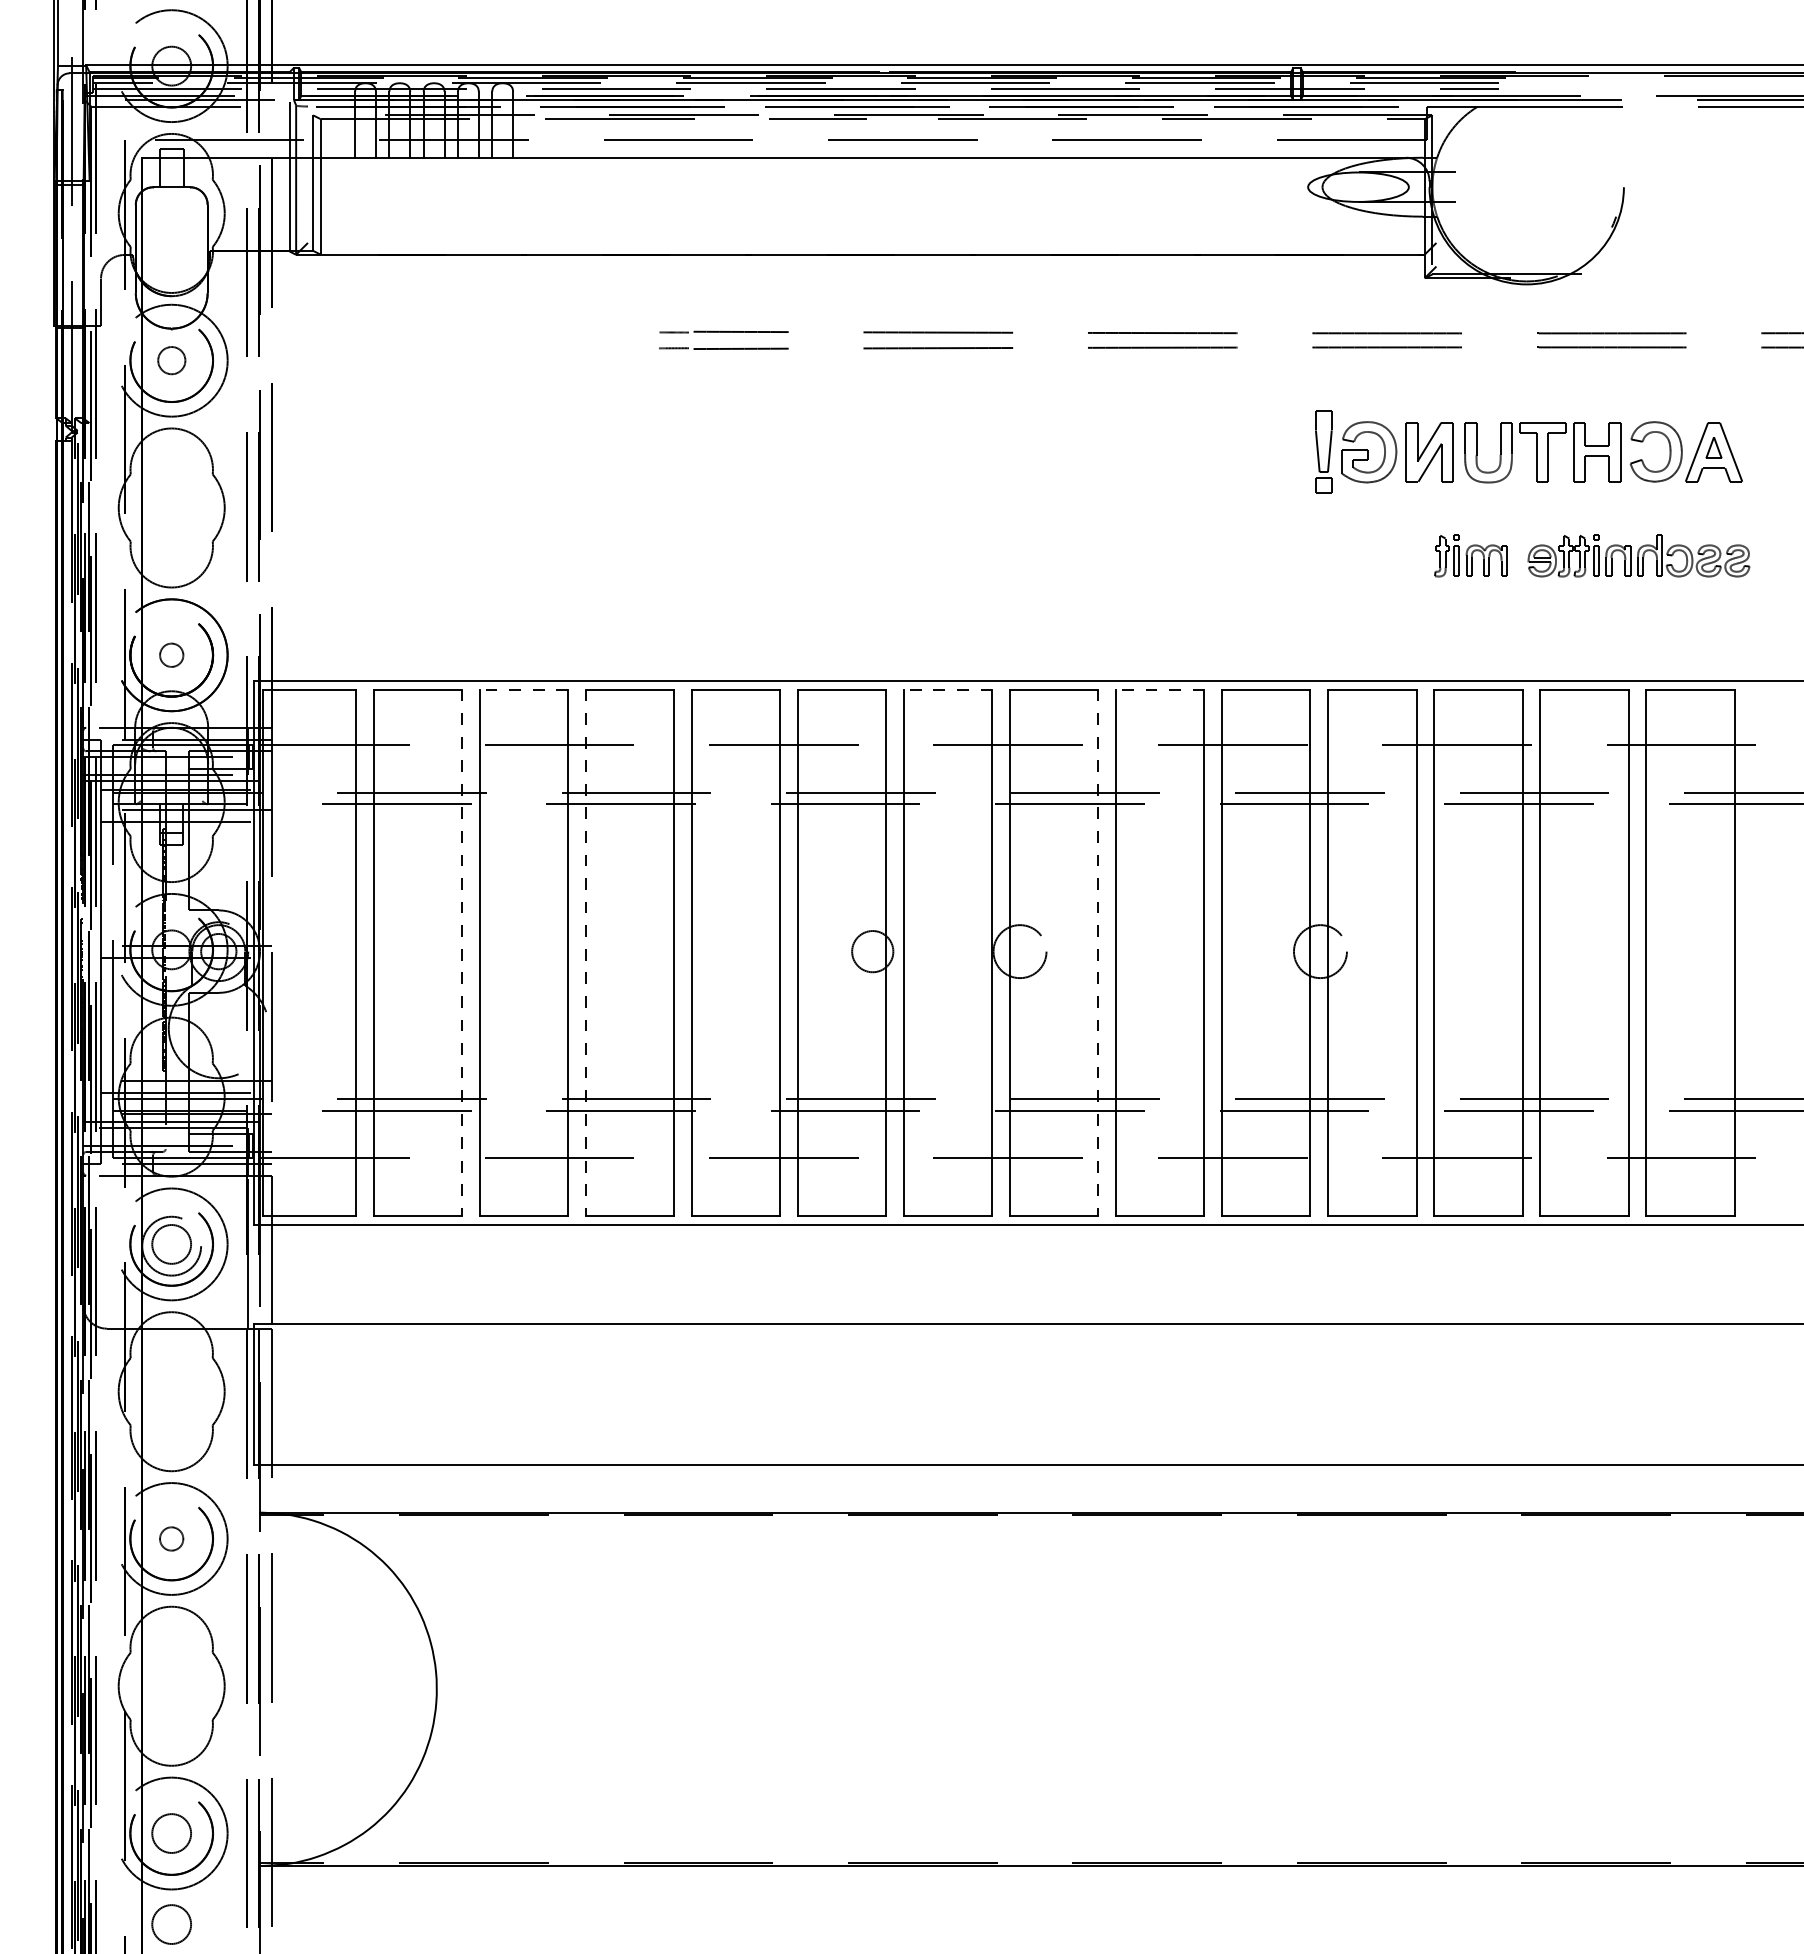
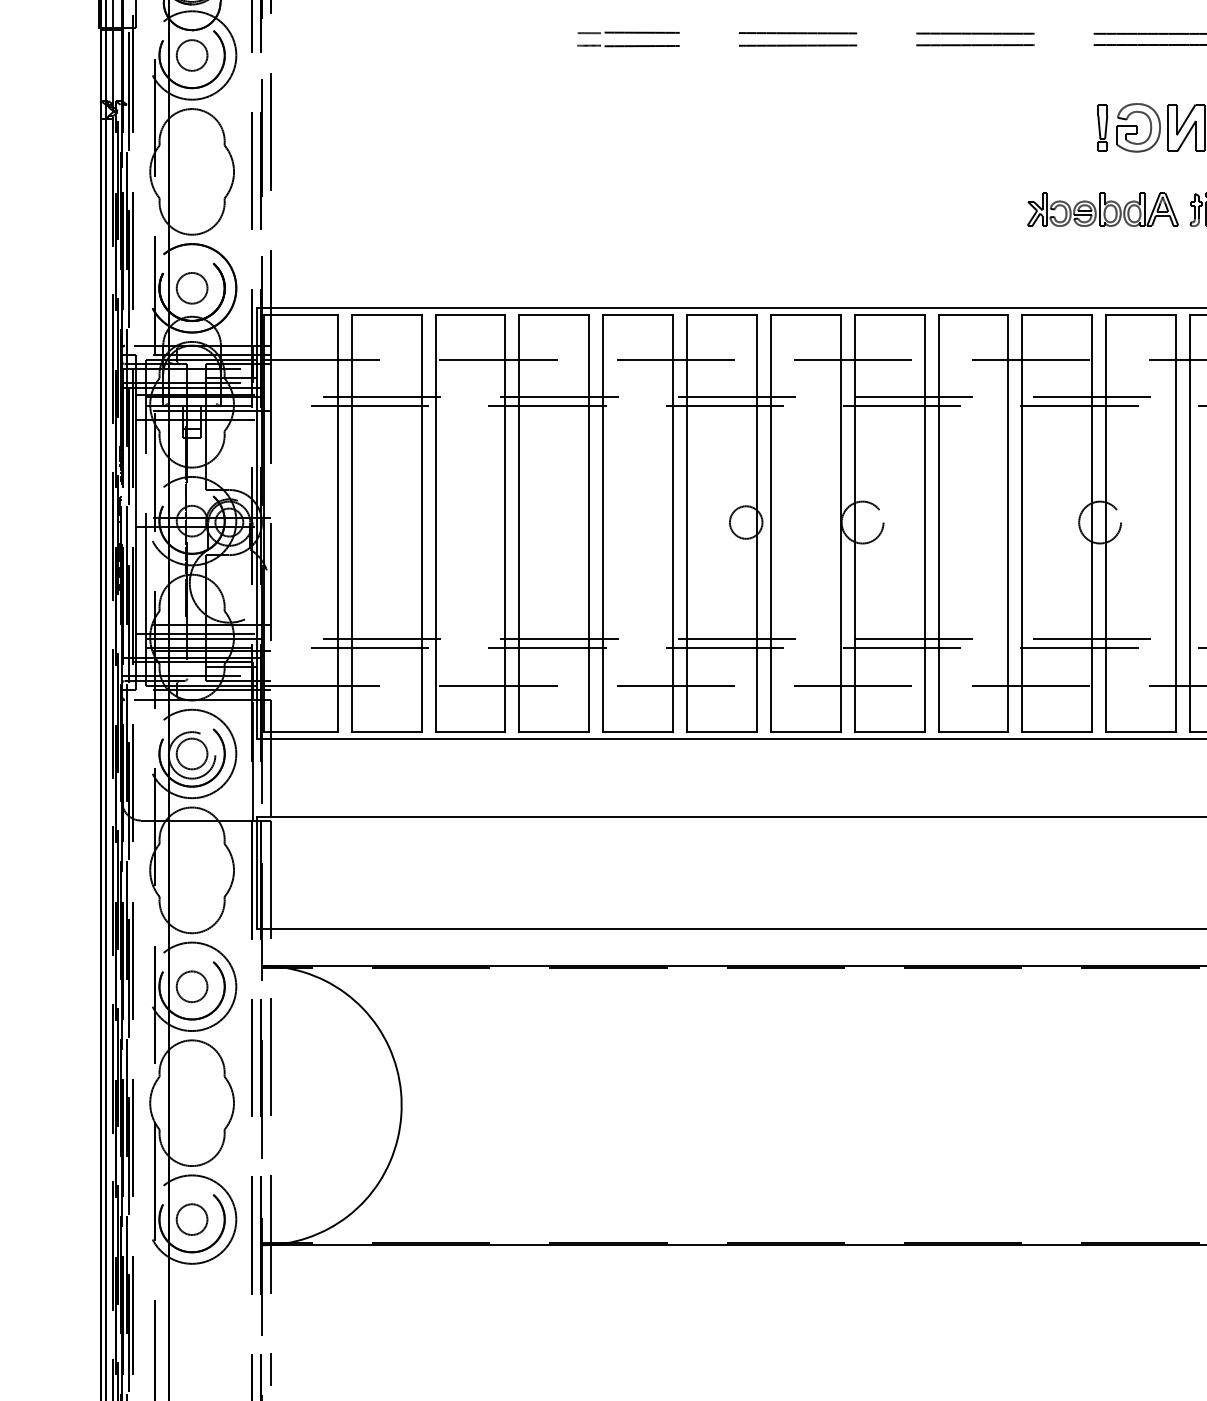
circle: (171, 360) -> (191, 55), size x1.43
part: (1323, 452) -> (1102, 128), size x0.71
part: (1324, 555) -> (1103, 209), added
circle: (171, 654) -> (191, 287), size x1.67
line: (523, 689) -> (470, 315), dashed -> solid
line: (947, 689) -> (805, 315), dashed -> solid
line: (1159, 689) -> (972, 315), dashed -> solid
line: (462, 953) -> (421, 524), dashed -> solid
line: (585, 953) -> (519, 524), dashed -> solid
line: (1098, 953) -> (924, 524), dashed -> solid
circle: (171, 1538) -> (191, 986), size x1.67
circle: (171, 1924) -> (191, 1291), removed

